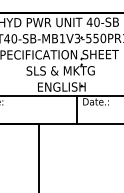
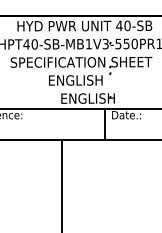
text: (60, 70) -> (86, 80), SLS & MKTG -> ENGLISH

